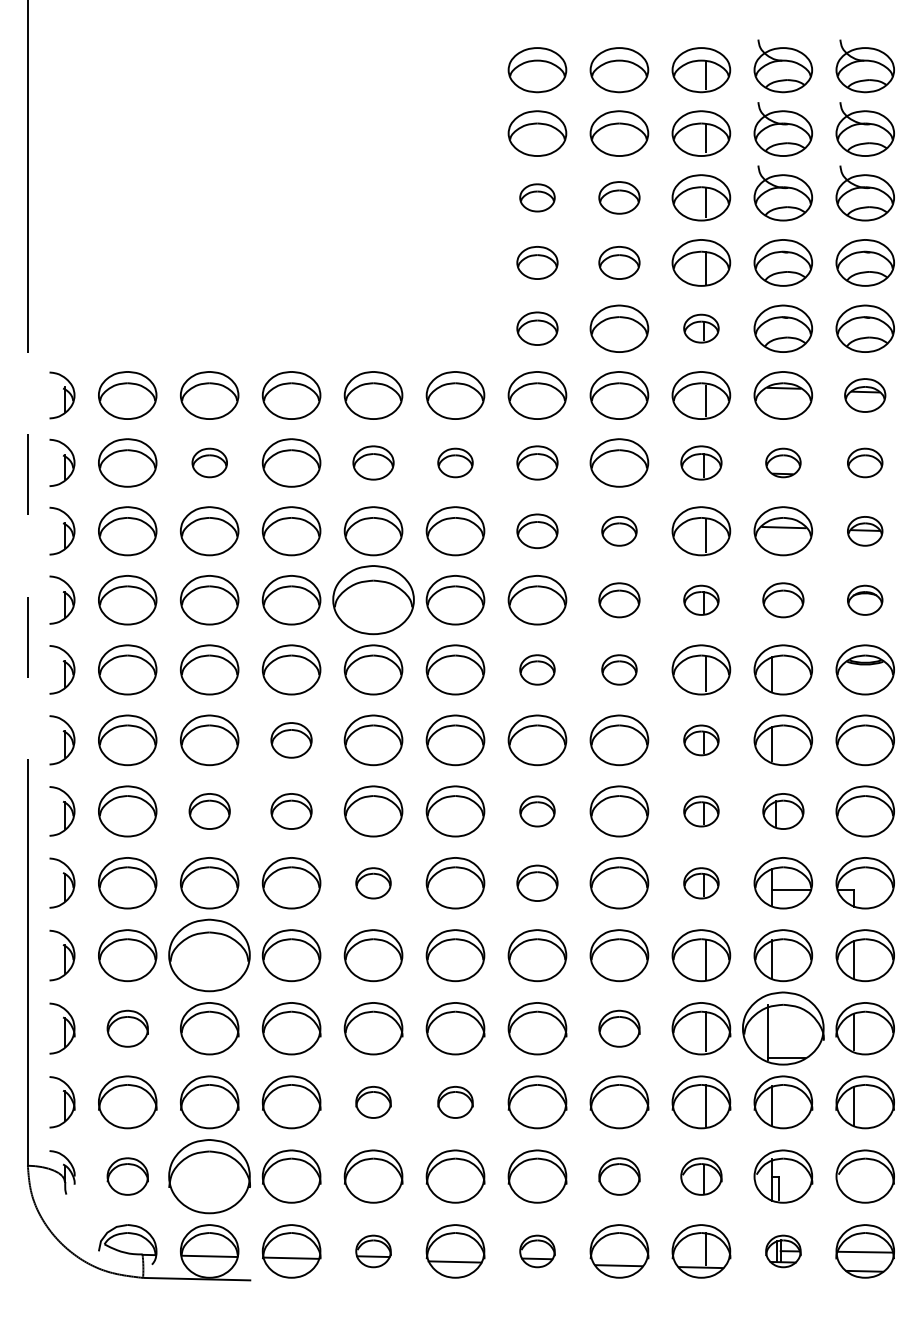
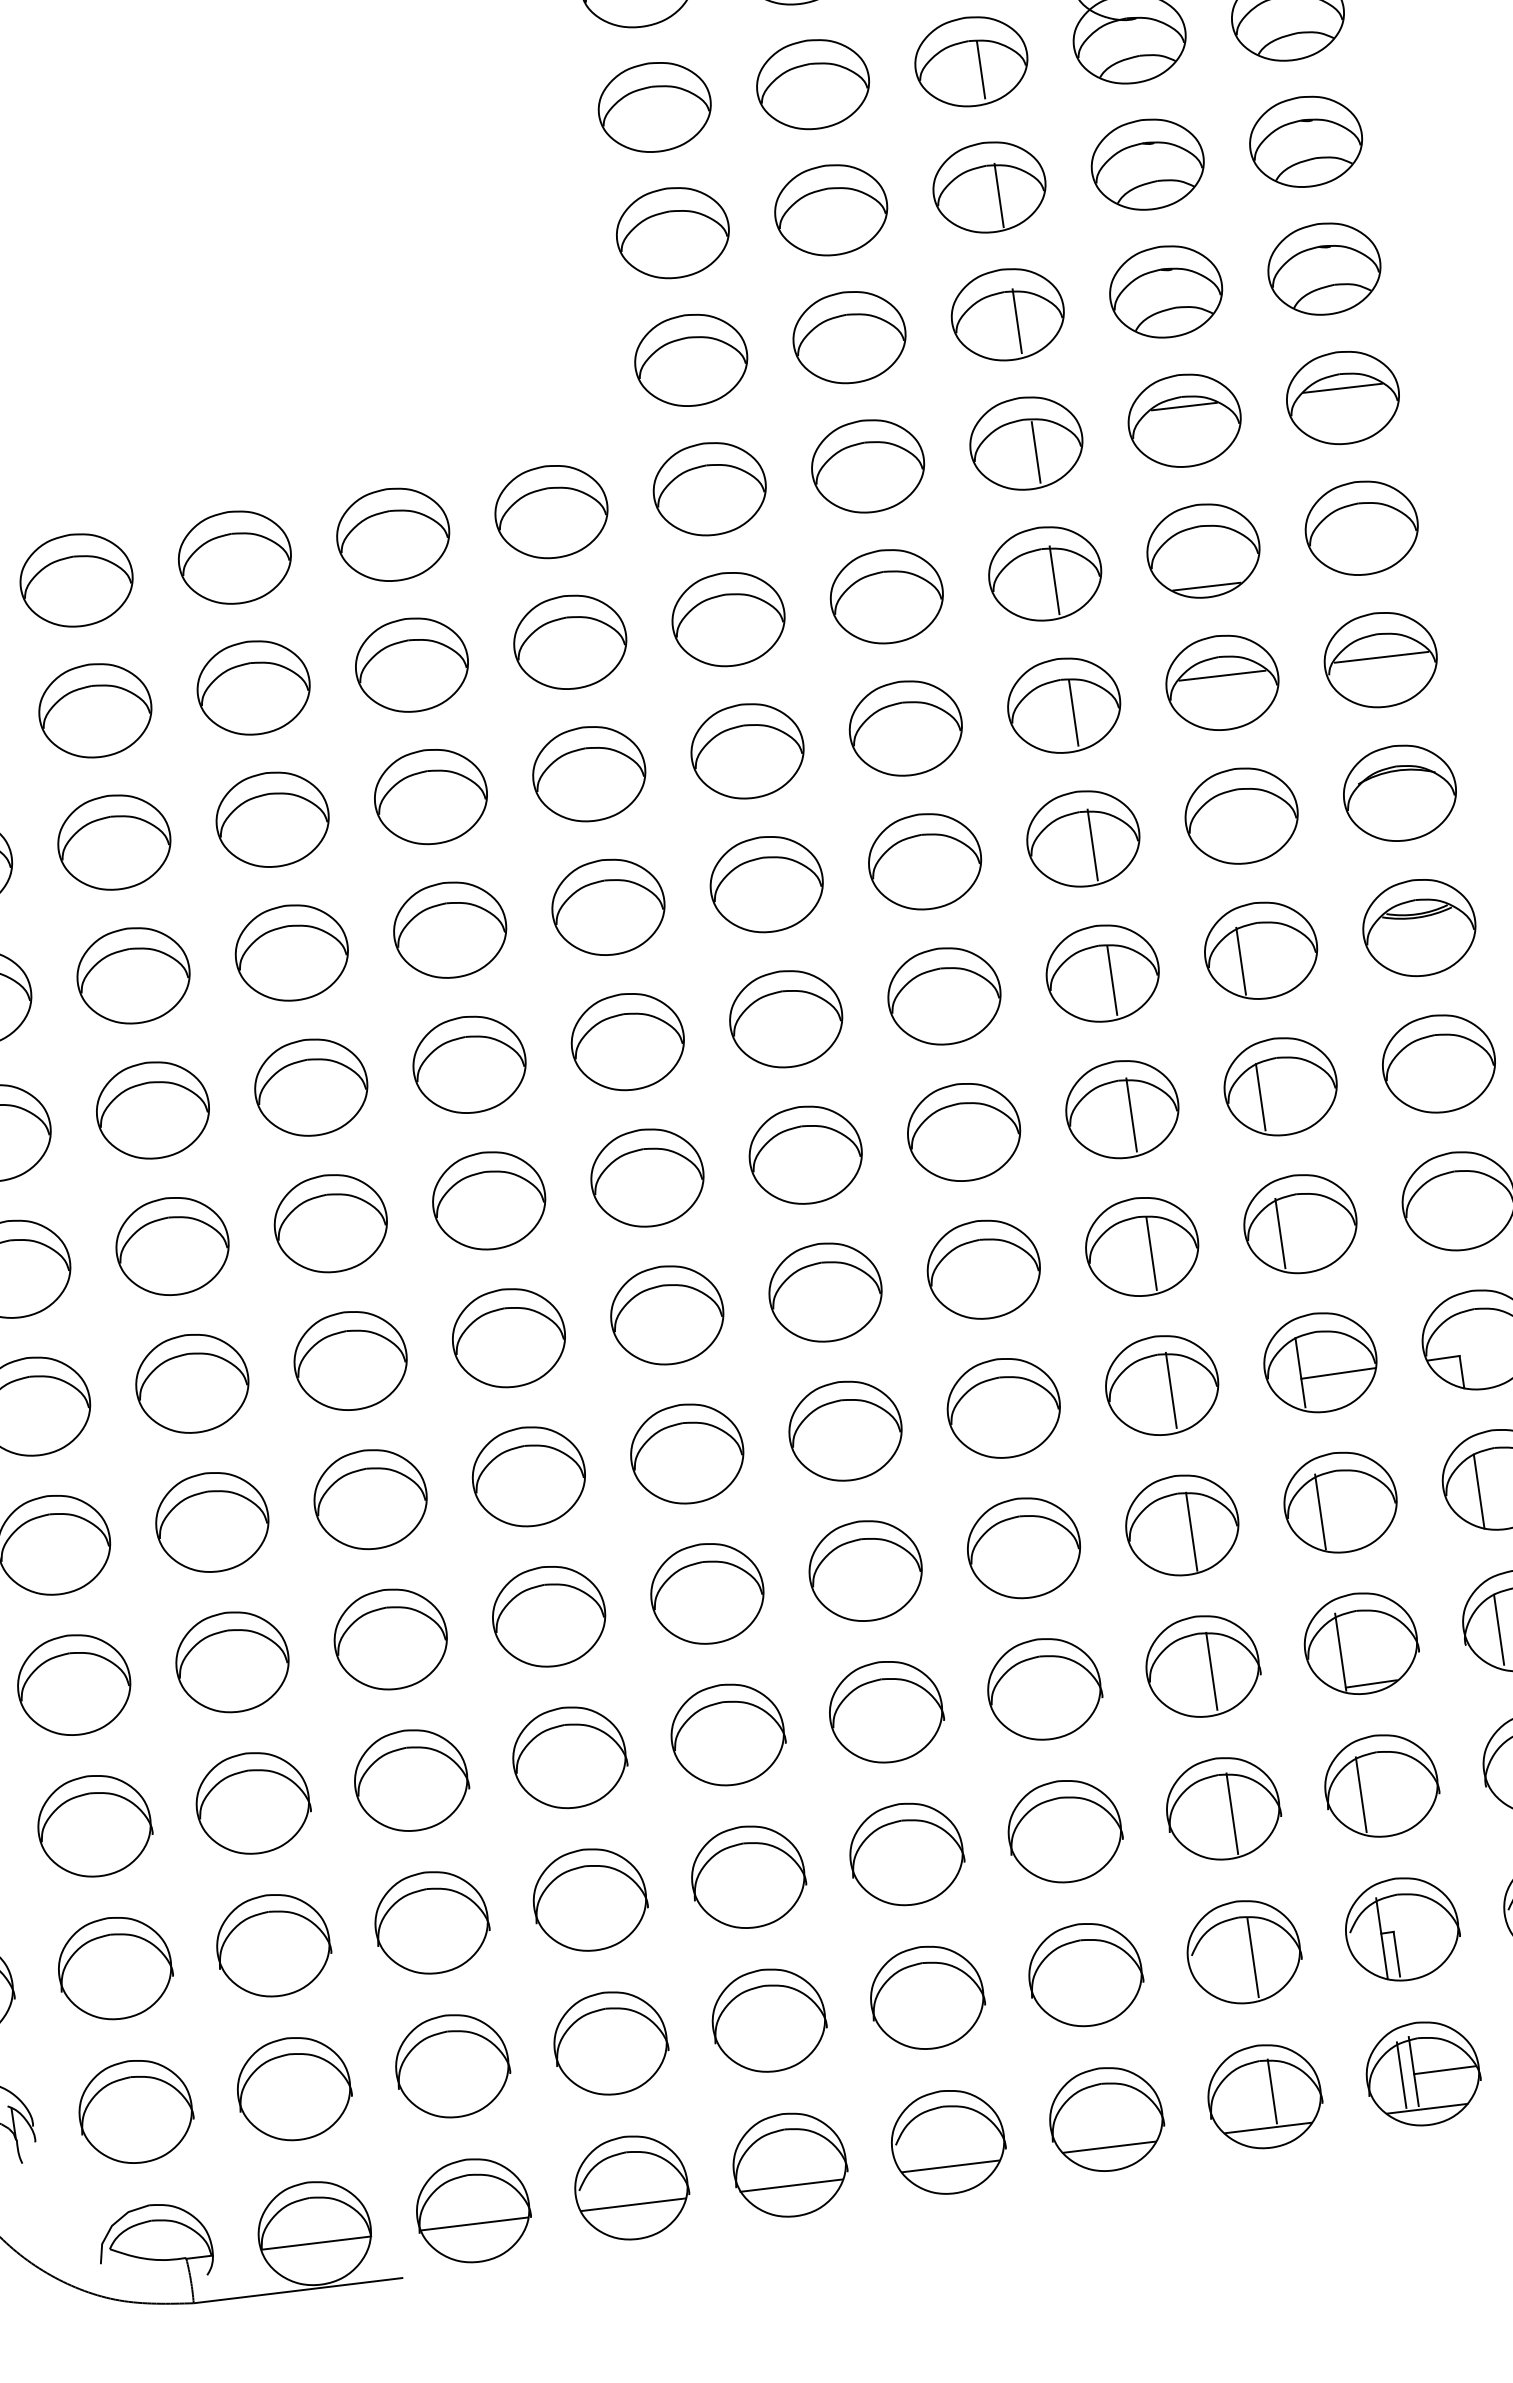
part: (537, 197) -> (654, 106), size x1.67
part: (619, 197) -> (813, 83), size x1.43
part: (537, 262) -> (672, 232), size x1.43
part: (619, 262) -> (831, 209), size x1.43
part: (537, 328) -> (691, 359), size x1.43
part: (701, 328) -> (1007, 314), size x1.67
part: (864, 395) -> (1341, 398), size x1.43
part: (209, 462) -> (94, 709), size x1.67
part: (373, 462) -> (411, 664), size x1.43
part: (455, 462) -> (570, 641), size x1.67
part: (537, 462) -> (728, 618), size x1.43
part: (701, 462) -> (1045, 572), size x1.43
part: (783, 462) -> (1203, 550), size x1.67
part: (864, 462) -> (1360, 527), size x1.67
part: (537, 531) -> (747, 751), size x1.43
part: (619, 531) -> (906, 728), size x1.67
part: (864, 531) -> (1379, 660), size x1.67
part: (373, 600) -> (450, 930), size x0.71
part: (619, 600) -> (925, 862), size x1.43
part: (701, 600) -> (1083, 839), size x1.67
part: (783, 600) -> (1242, 816), size x1.43
part: (864, 600) -> (1398, 794), size x1.67
part: (537, 669) -> (786, 1018), size x1.67
part: (619, 669) -> (944, 995), size x1.67
part: (291, 740) -> (330, 1223), size x1.43
part: (701, 740) -> (1122, 1109), size x1.67
part: (209, 811) -> (192, 1383), size x1.43
part: (291, 811) -> (350, 1361), size x1.43
part: (537, 811) -> (825, 1292), size x1.67
part: (701, 811) -> (1142, 1246), size x1.67
part: (783, 811) -> (1300, 1224), size x1.43
part: (373, 883) -> (528, 1477), size x1.67
part: (537, 883) -> (845, 1431), size x1.43
part: (701, 883) -> (1162, 1386), size x1.67
part: (209, 955) -> (232, 1662), size x0.71
part: (127, 1028) -> (94, 1825), size x1.43
part: (619, 1028) -> (1044, 1688), size x1.43
part: (783, 1028) -> (1361, 1643), size x0.71
part: (373, 1102) -> (589, 1900), size x1.67
part: (455, 1102) -> (748, 1877), size x1.67
part: (127, 1176) -> (135, 2111), size x1.43
part: (209, 1176) -> (293, 2088), size x0.71
part: (619, 1176) -> (1085, 1974), size x1.43
part: (701, 1176) -> (1243, 1951), size x1.43
part: (373, 1251) -> (631, 2188), size x1.67
part: (537, 1251) -> (948, 2142), size x1.67
part: (783, 1251) -> (1423, 2073), size x1.67

